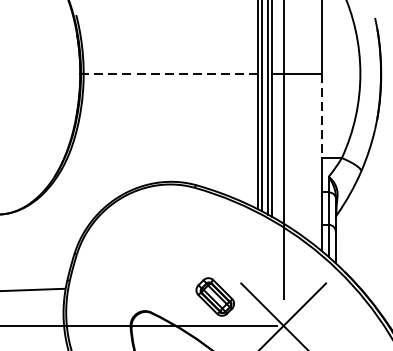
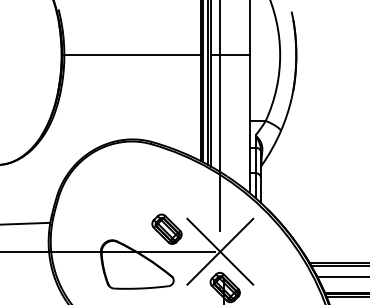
line: (171, 74) -> (132, 55), dashed -> solid
line: (322, 116) -> (250, 88), dashed -> solid

